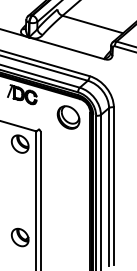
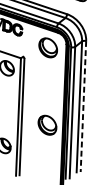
line: (113, 186) -> (83, 106), solid -> dashed
part: (71, 210) -> (47, 125), added

